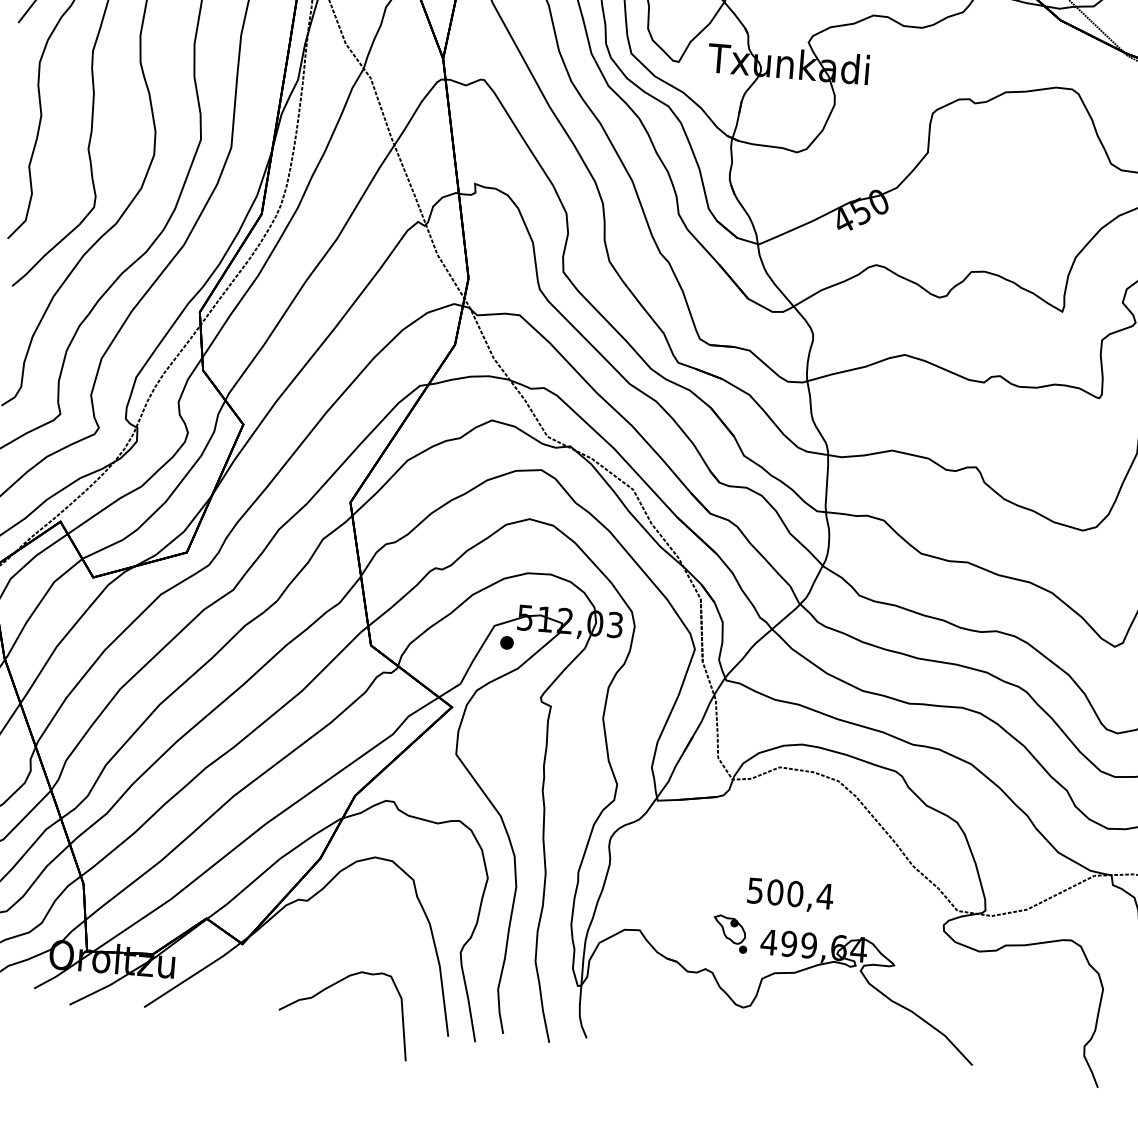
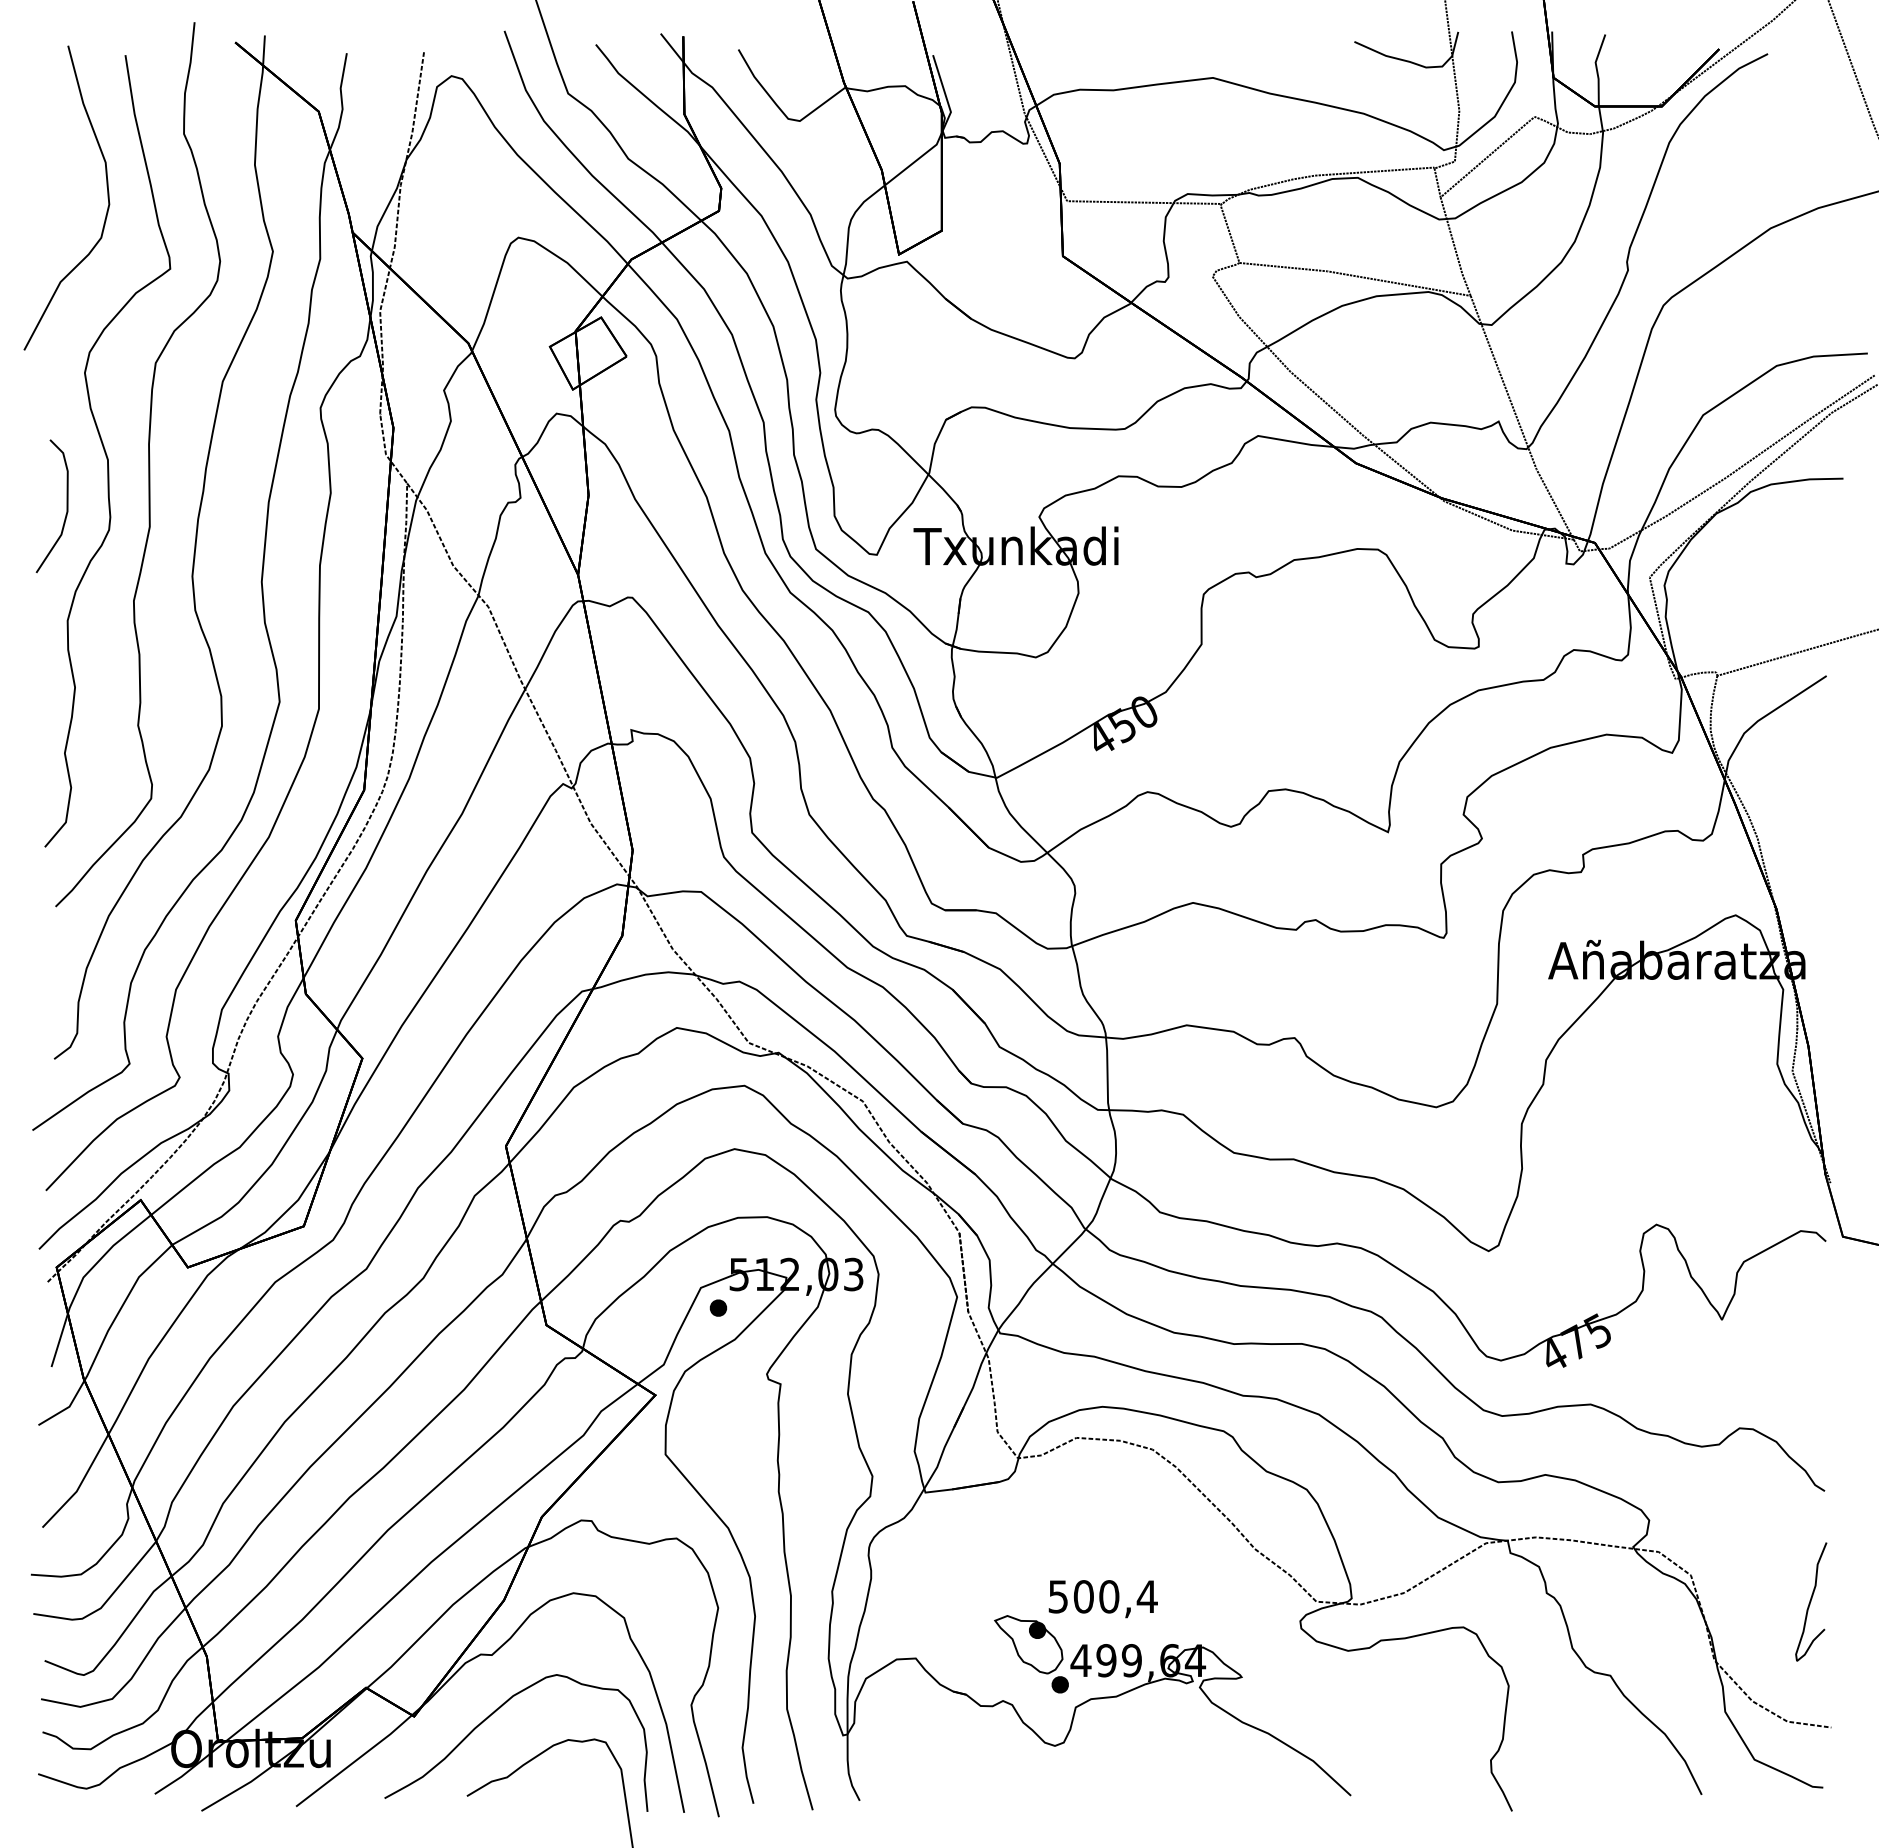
part: (730, 934) -> (1031, 1654), size x1.67
curve: (305, 946) -> (494, 1713), added

